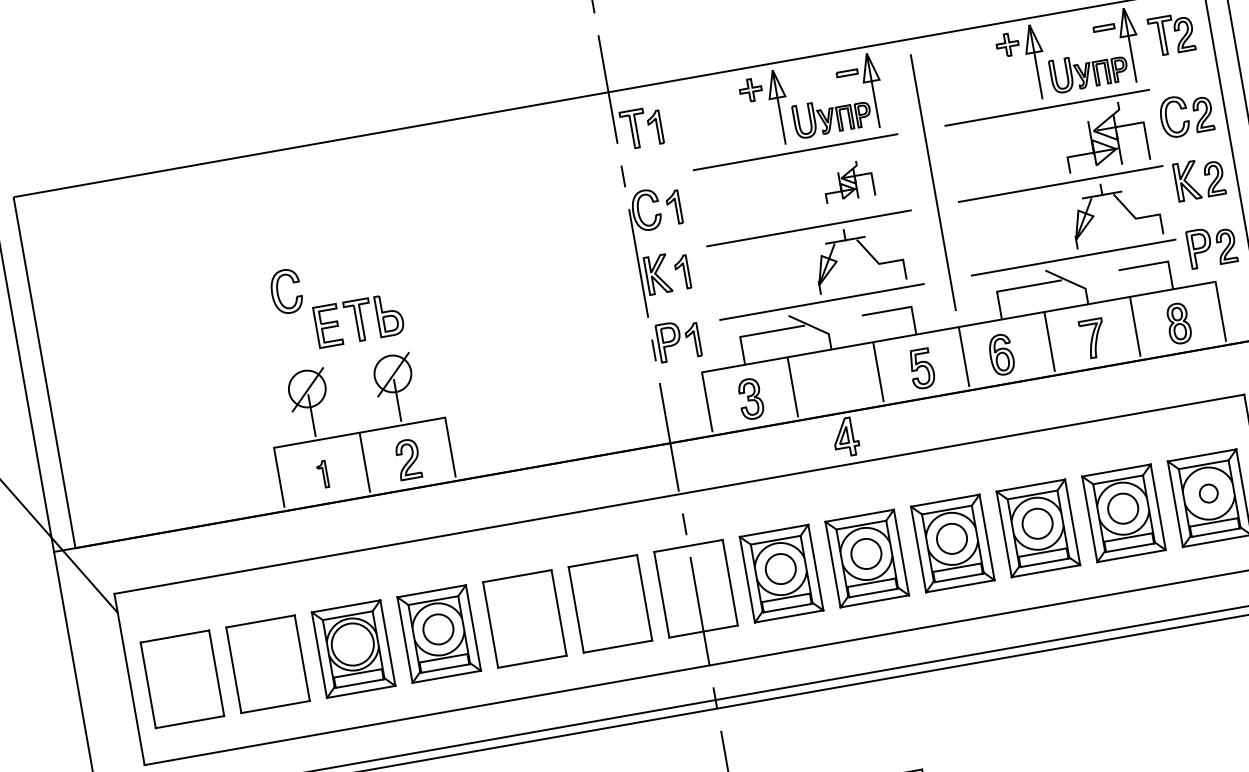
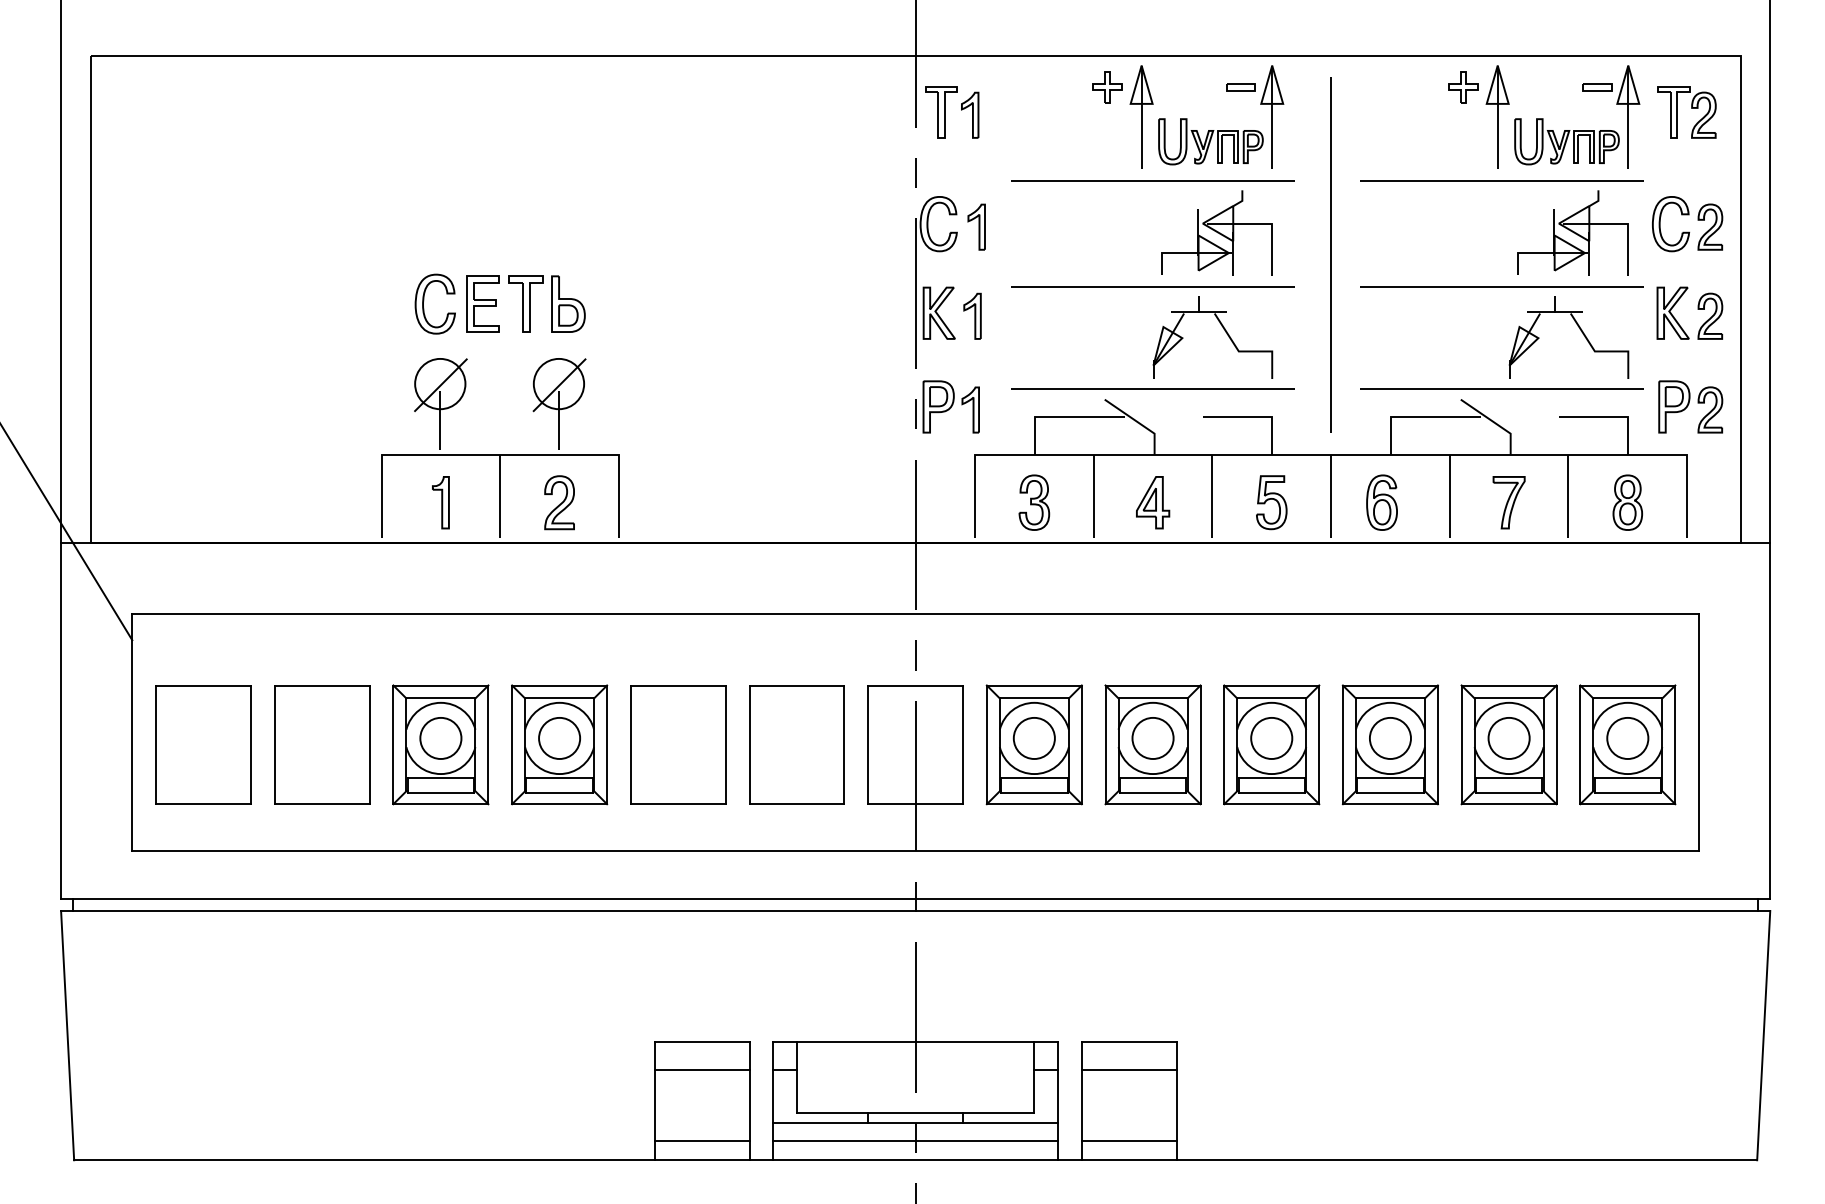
part: (847, 181) -> (1216, 232), size x1.67
part: (278, 291) -> (424, 301), moved
part: (846, 437) -> (1153, 502), moved
part: (322, 474) -> (440, 502), size x1.43
circle: (1208, 493) -> (1627, 738), size x1.67
circle: (352, 644) -> (440, 738), size x0.71

